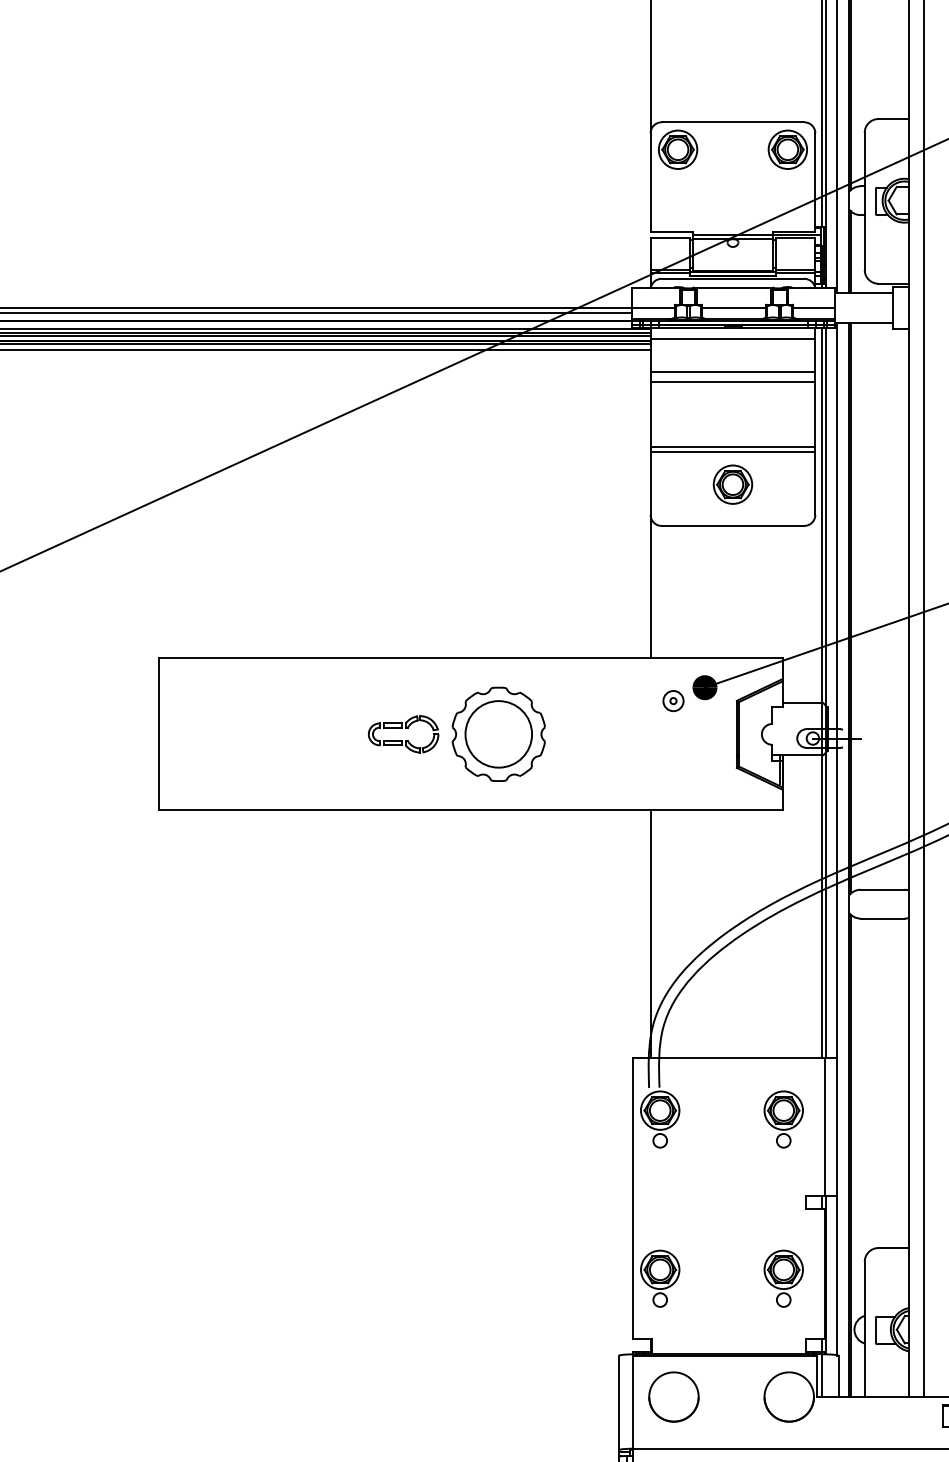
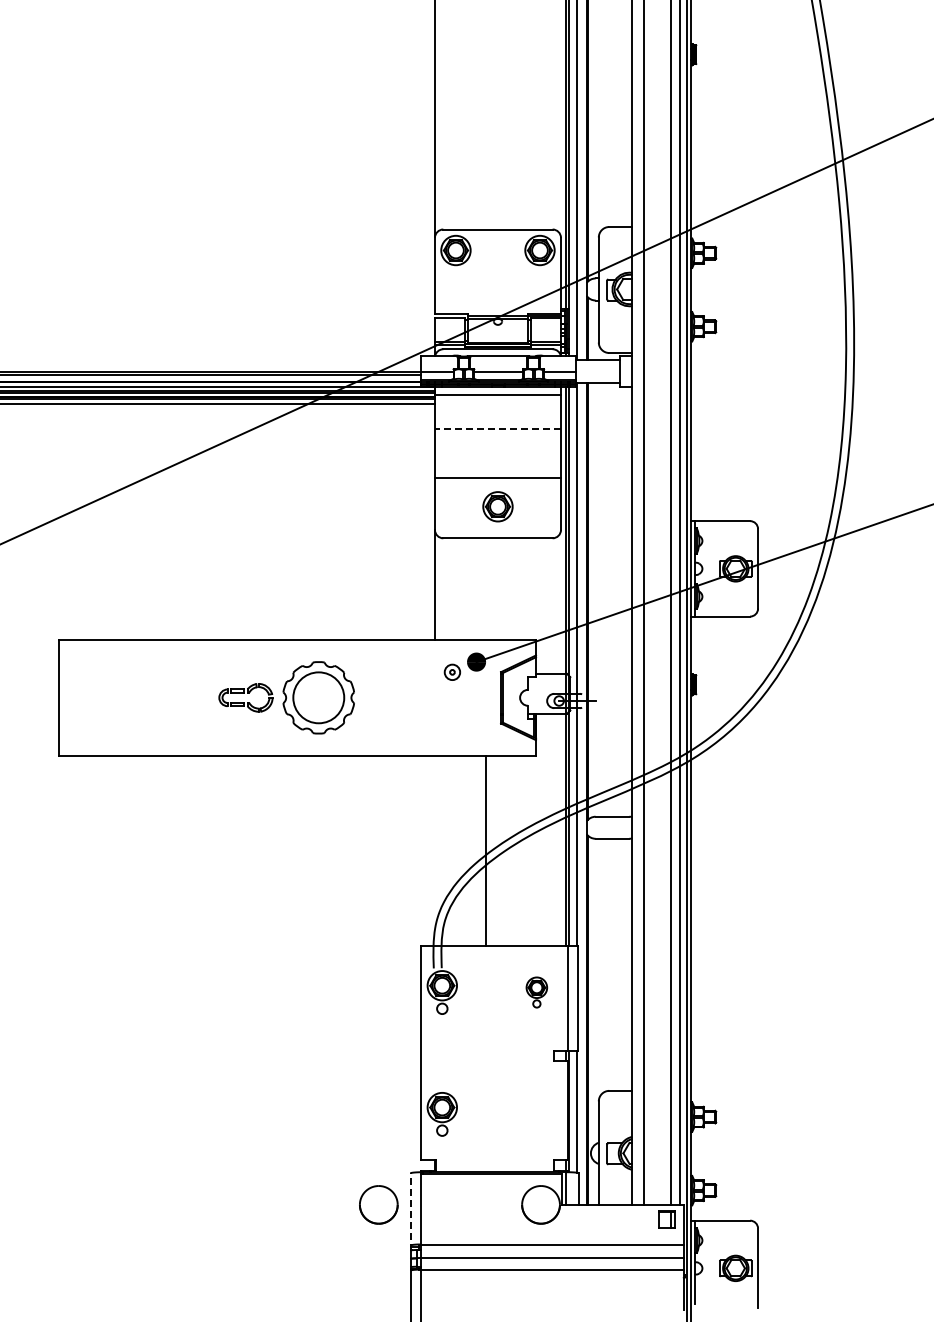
line: (732, 371) -> (497, 420), removed
line: (732, 382) -> (497, 428), solid -> dashed
line: (732, 451) -> (497, 481), removed
line: (650, 933) -> (485, 850), moved
part: (783, 1119) -> (536, 992), size x0.7
part: (783, 1278) -> (536, 1114), removed
part: (673, 1396) -> (378, 1204), moved
line: (618, 1405) -> (410, 1211), solid -> dashed

